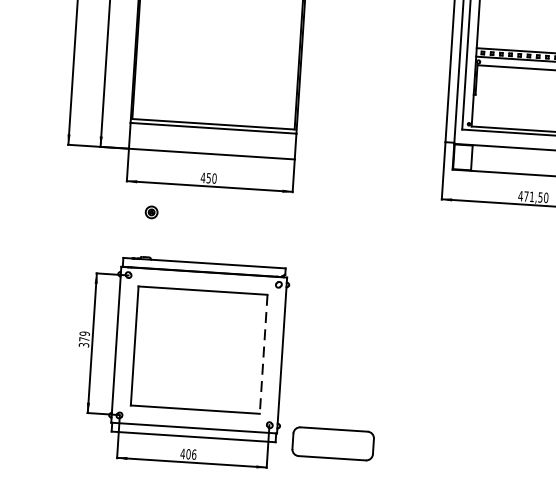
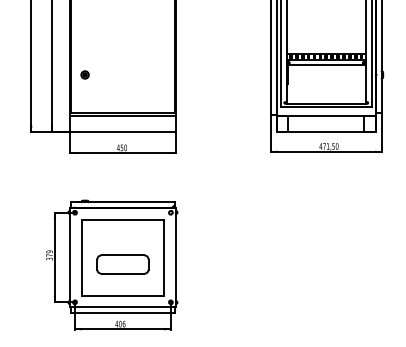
part: (150, 211) -> (84, 74), moved
line: (264, 354) -> (164, 257), dashed -> solid
part: (332, 443) -> (122, 264), moved

